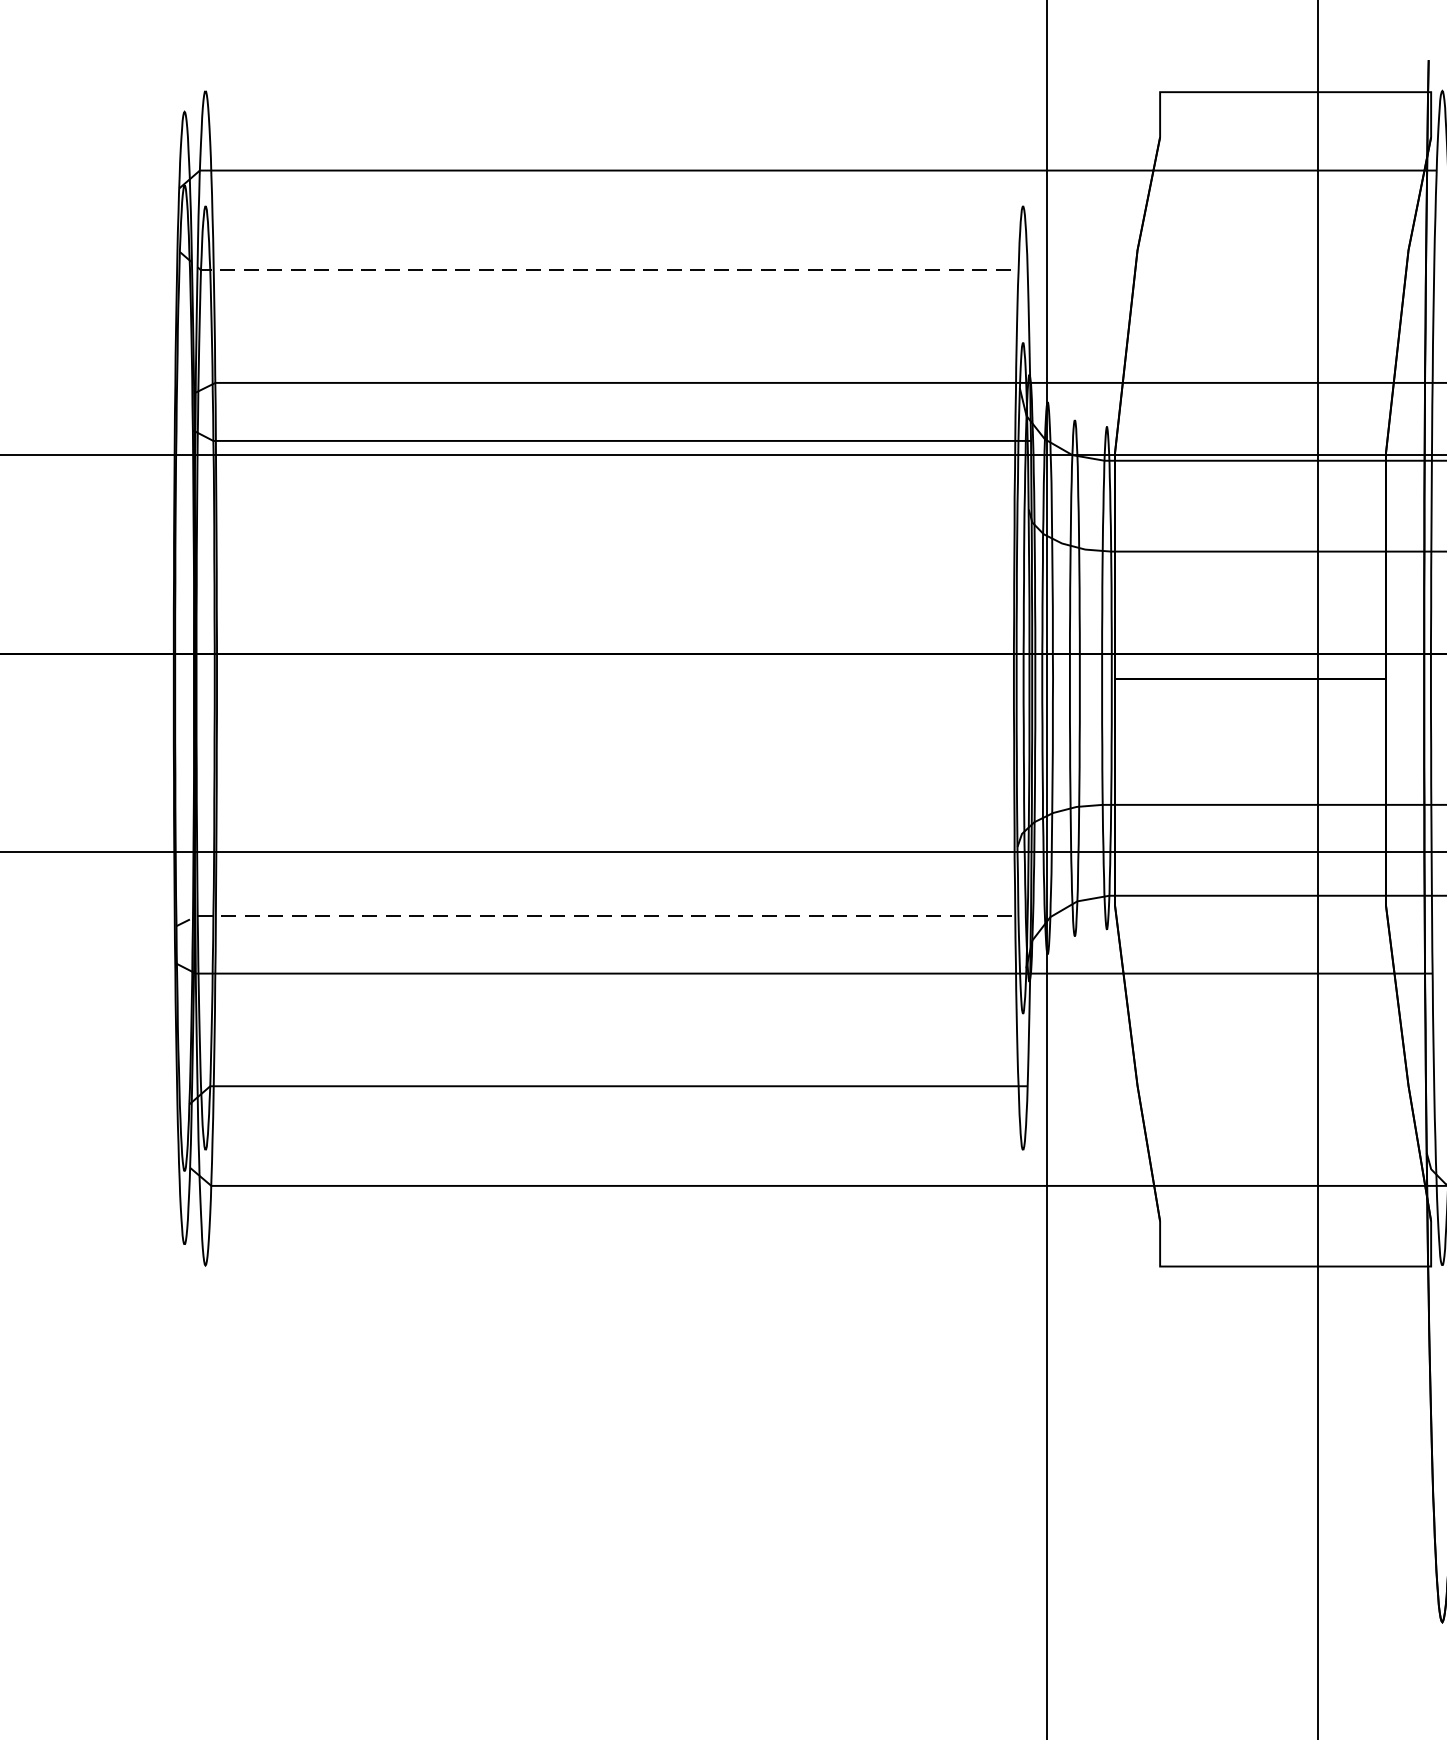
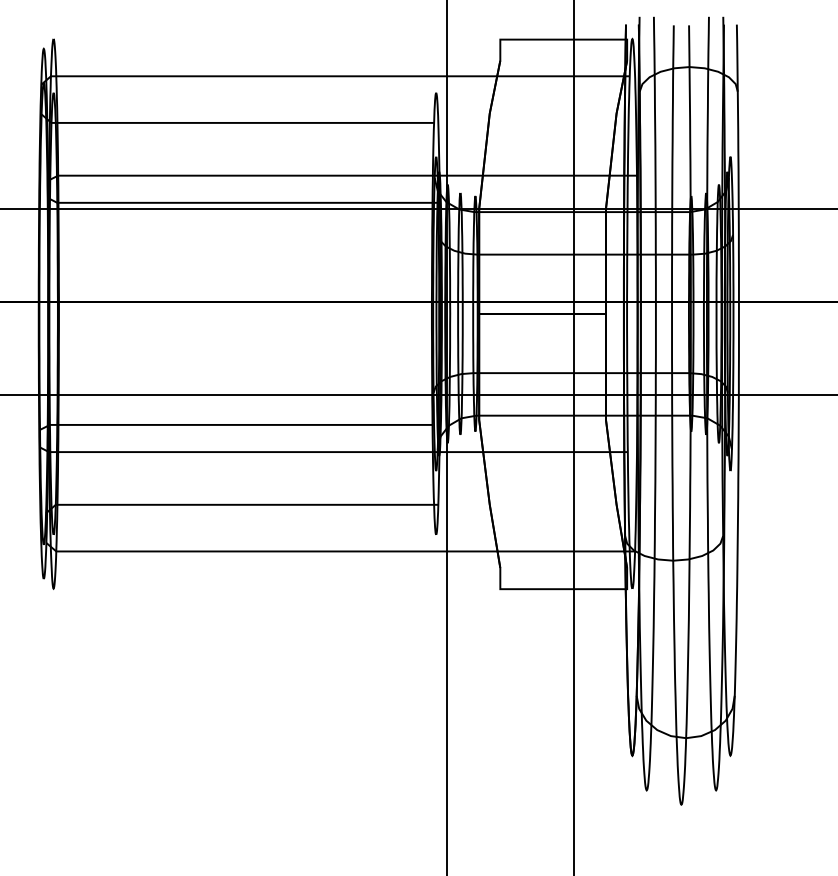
line: (594, 269) -> (235, 122), dashed -> solid
line: (592, 914) -> (234, 424), dashed -> solid

